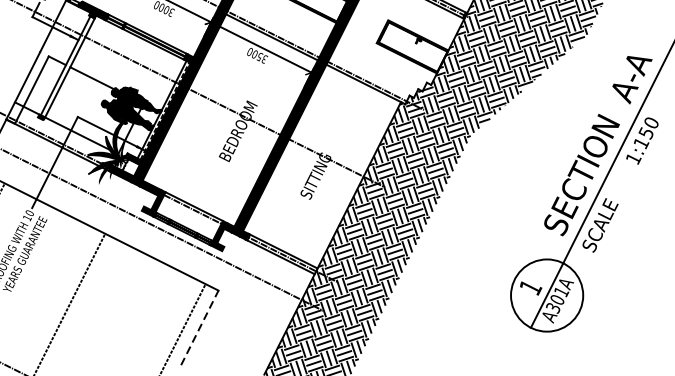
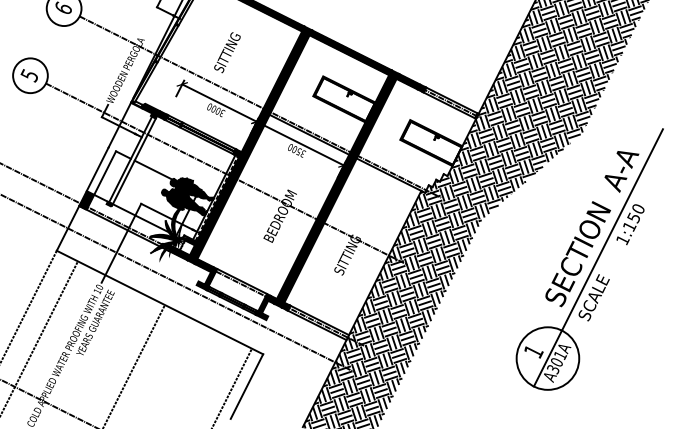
fill: (14, 113) -> (86, 200), added
line: (200, 327) -> (247, 386), dashed -> solid

